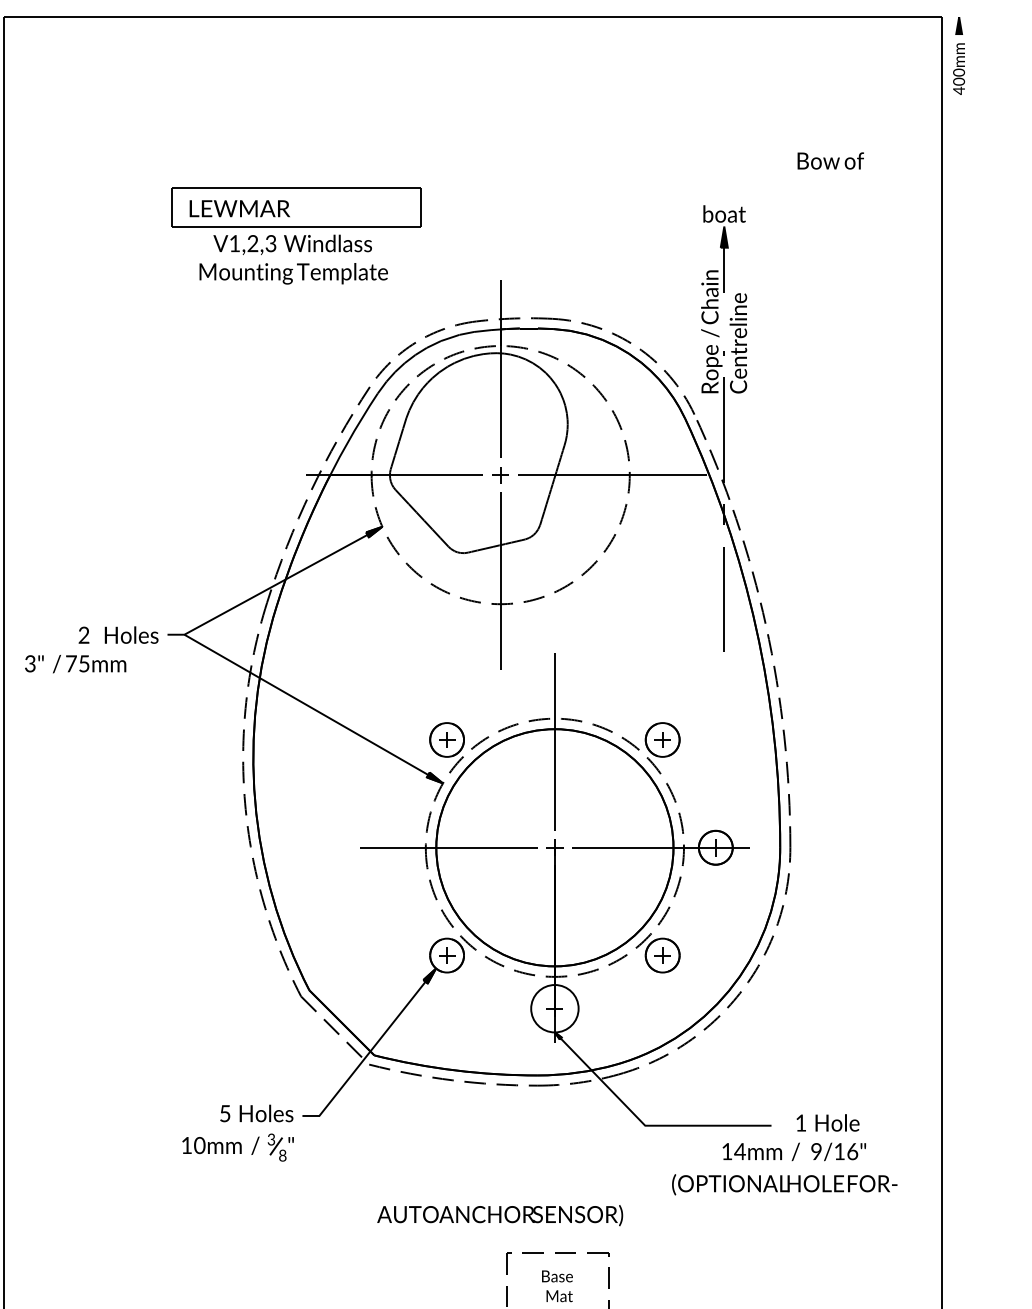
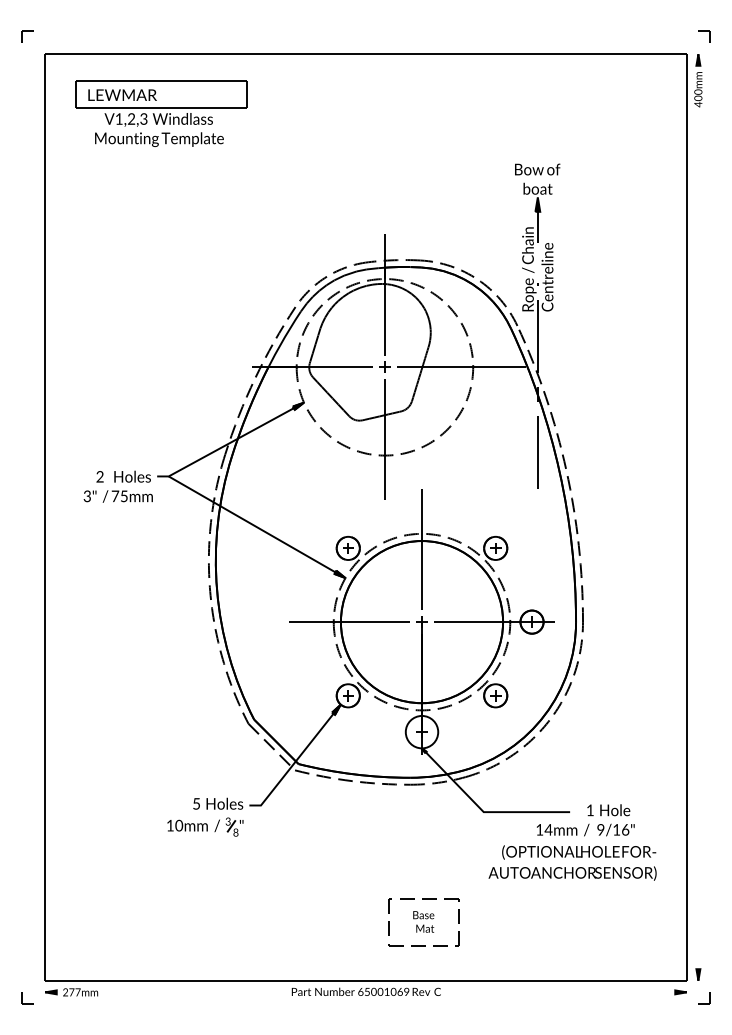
text: (830, 160) -> (537, 169), moved
part: (296, 235) -> (161, 113), moved
text: (74, 664) -> (117, 496), moved
text: (500, 1215) -> (572, 873), moved

